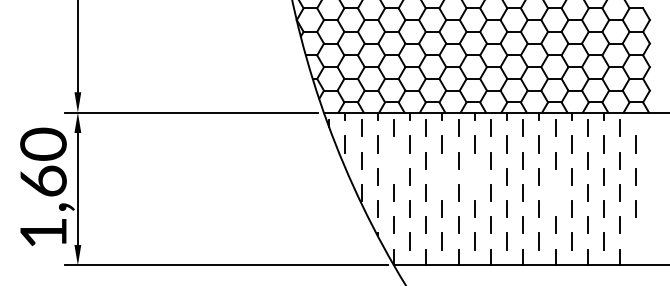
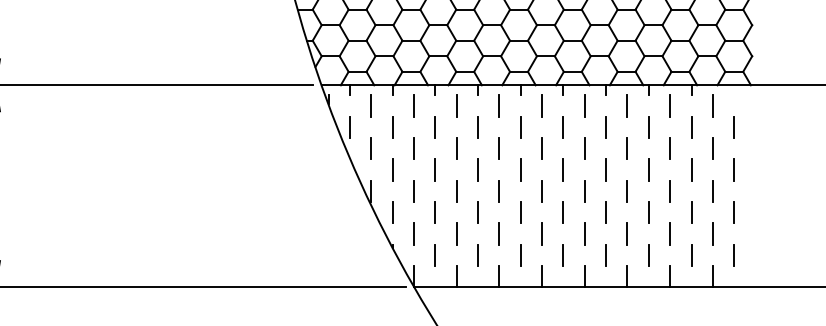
line: (393, 160) -> (413, 148), added
line: (441, 176) -> (476, 169), added
line: (474, 176) -> (520, 169), added
line: (555, 192) -> (627, 190), added
line: (635, 241) -> (733, 255), added

